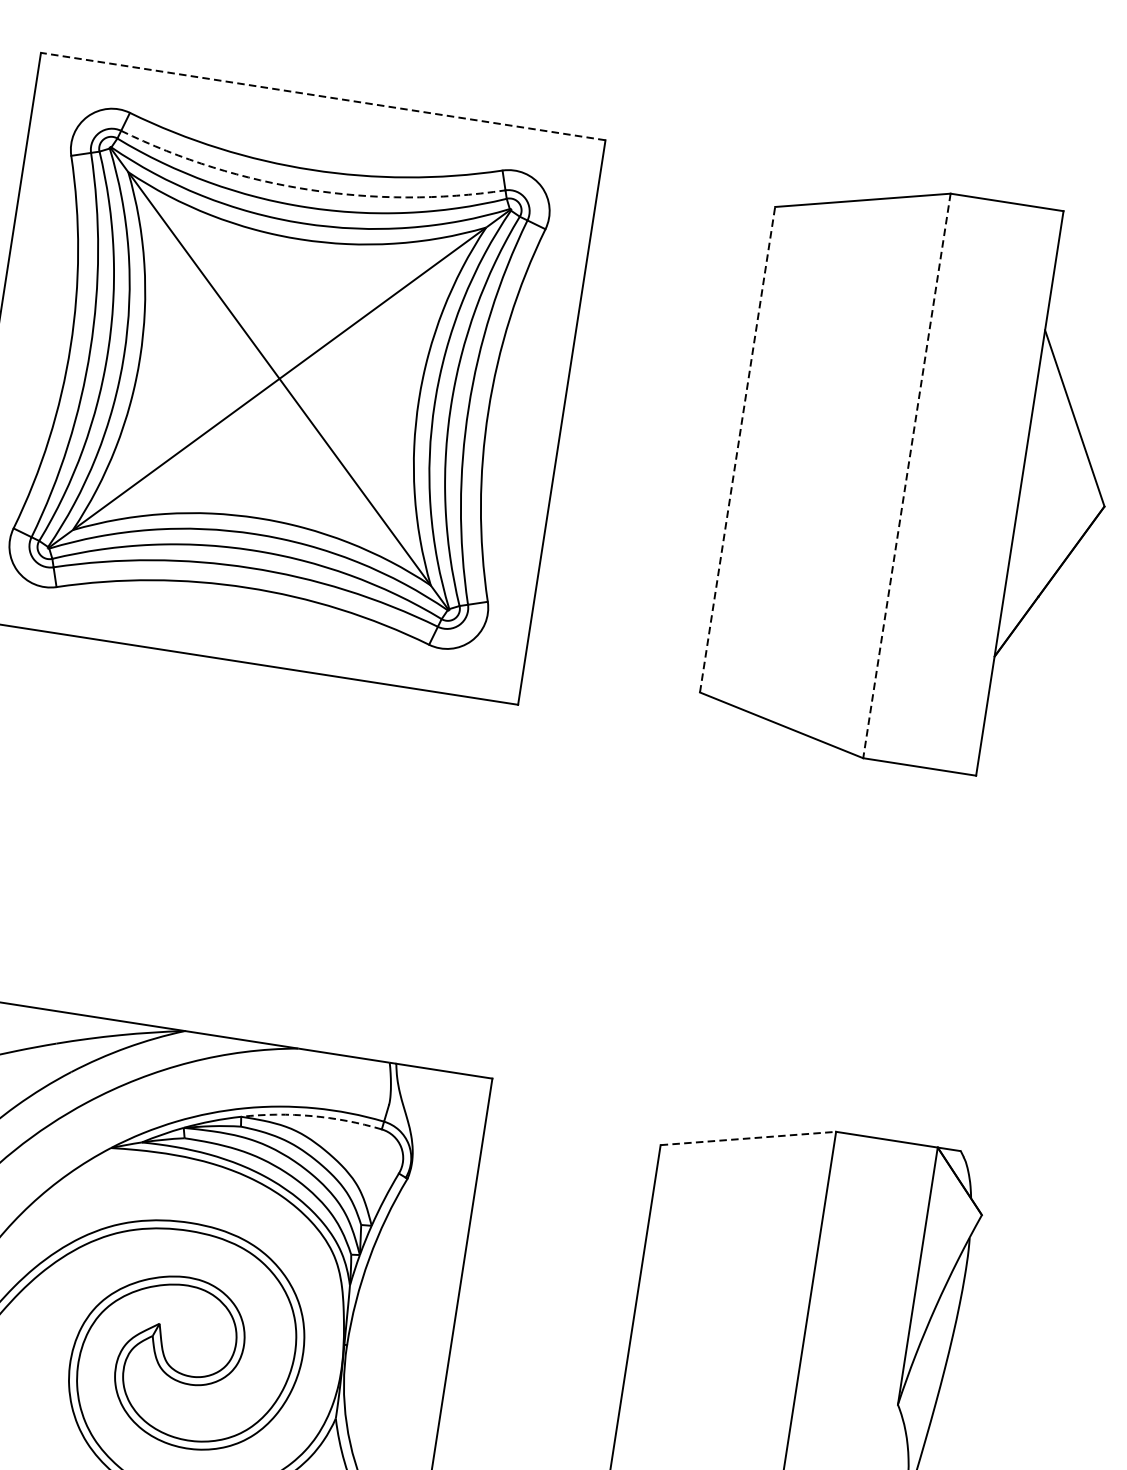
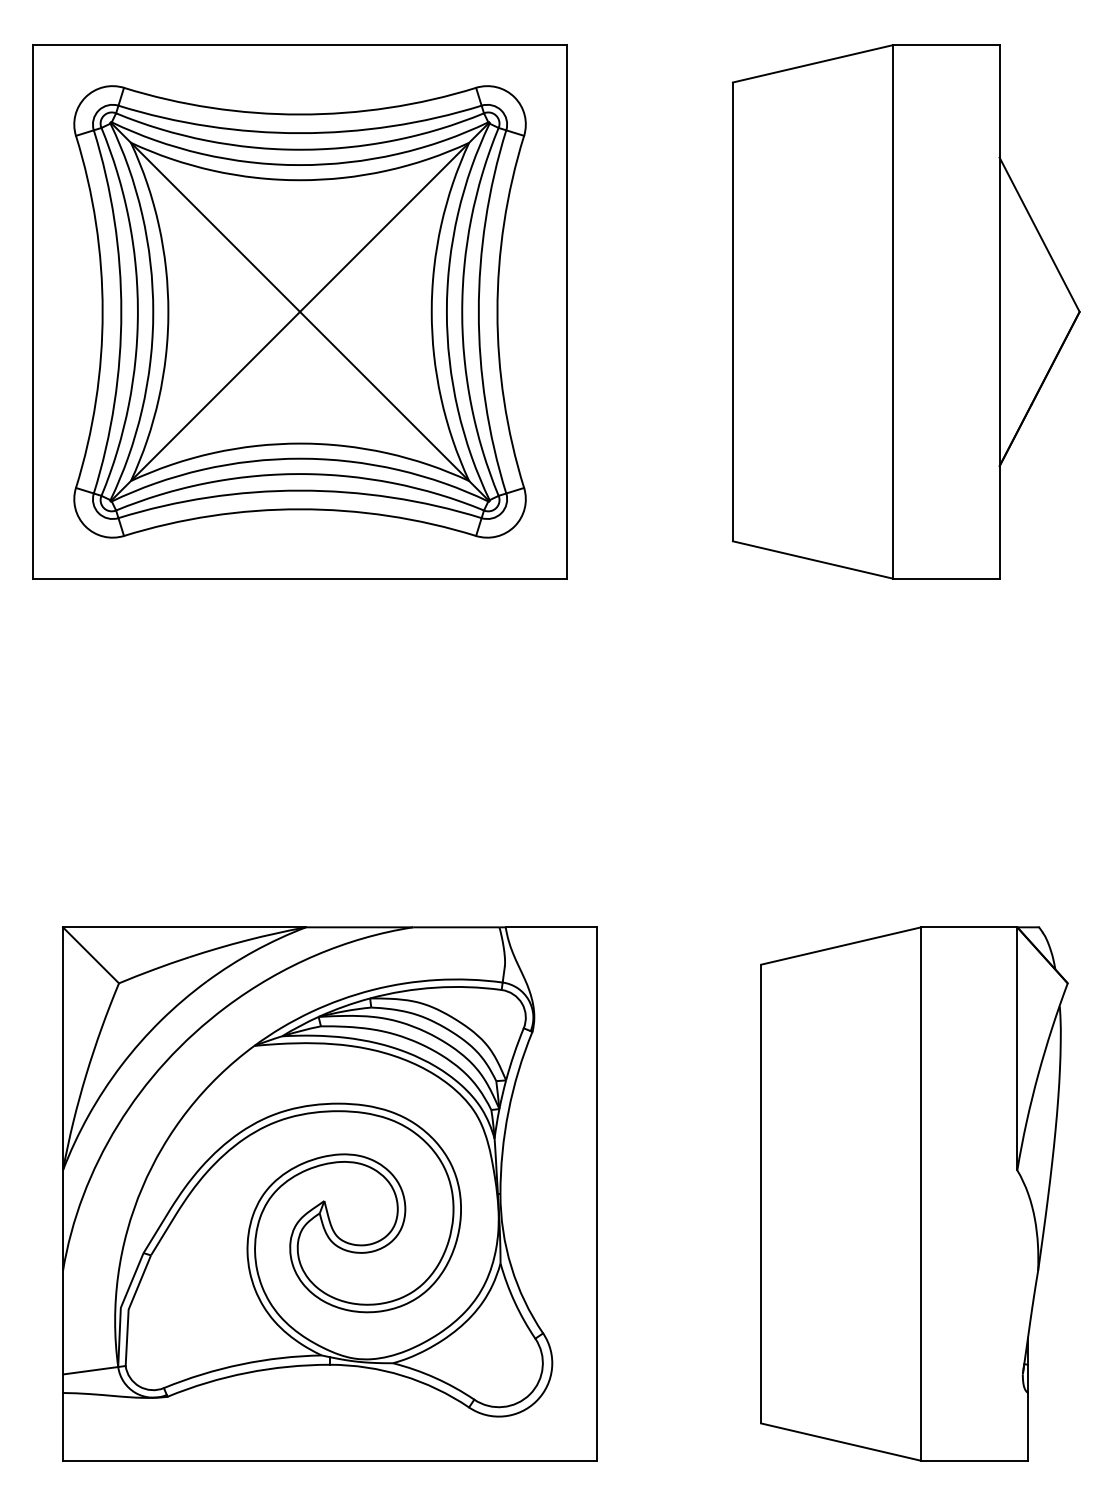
line: (323, 96) -> (300, 45), dashed -> solid
arc: (309, 190) -> (300, 133), dashed -> solid
line: (737, 449) -> (732, 311), dashed -> solid
line: (906, 475) -> (892, 311), dashed -> solid
arc: (312, 1115) -> (435, 987), dashed -> solid
line: (748, 1137) -> (841, 945), dashed -> solid

